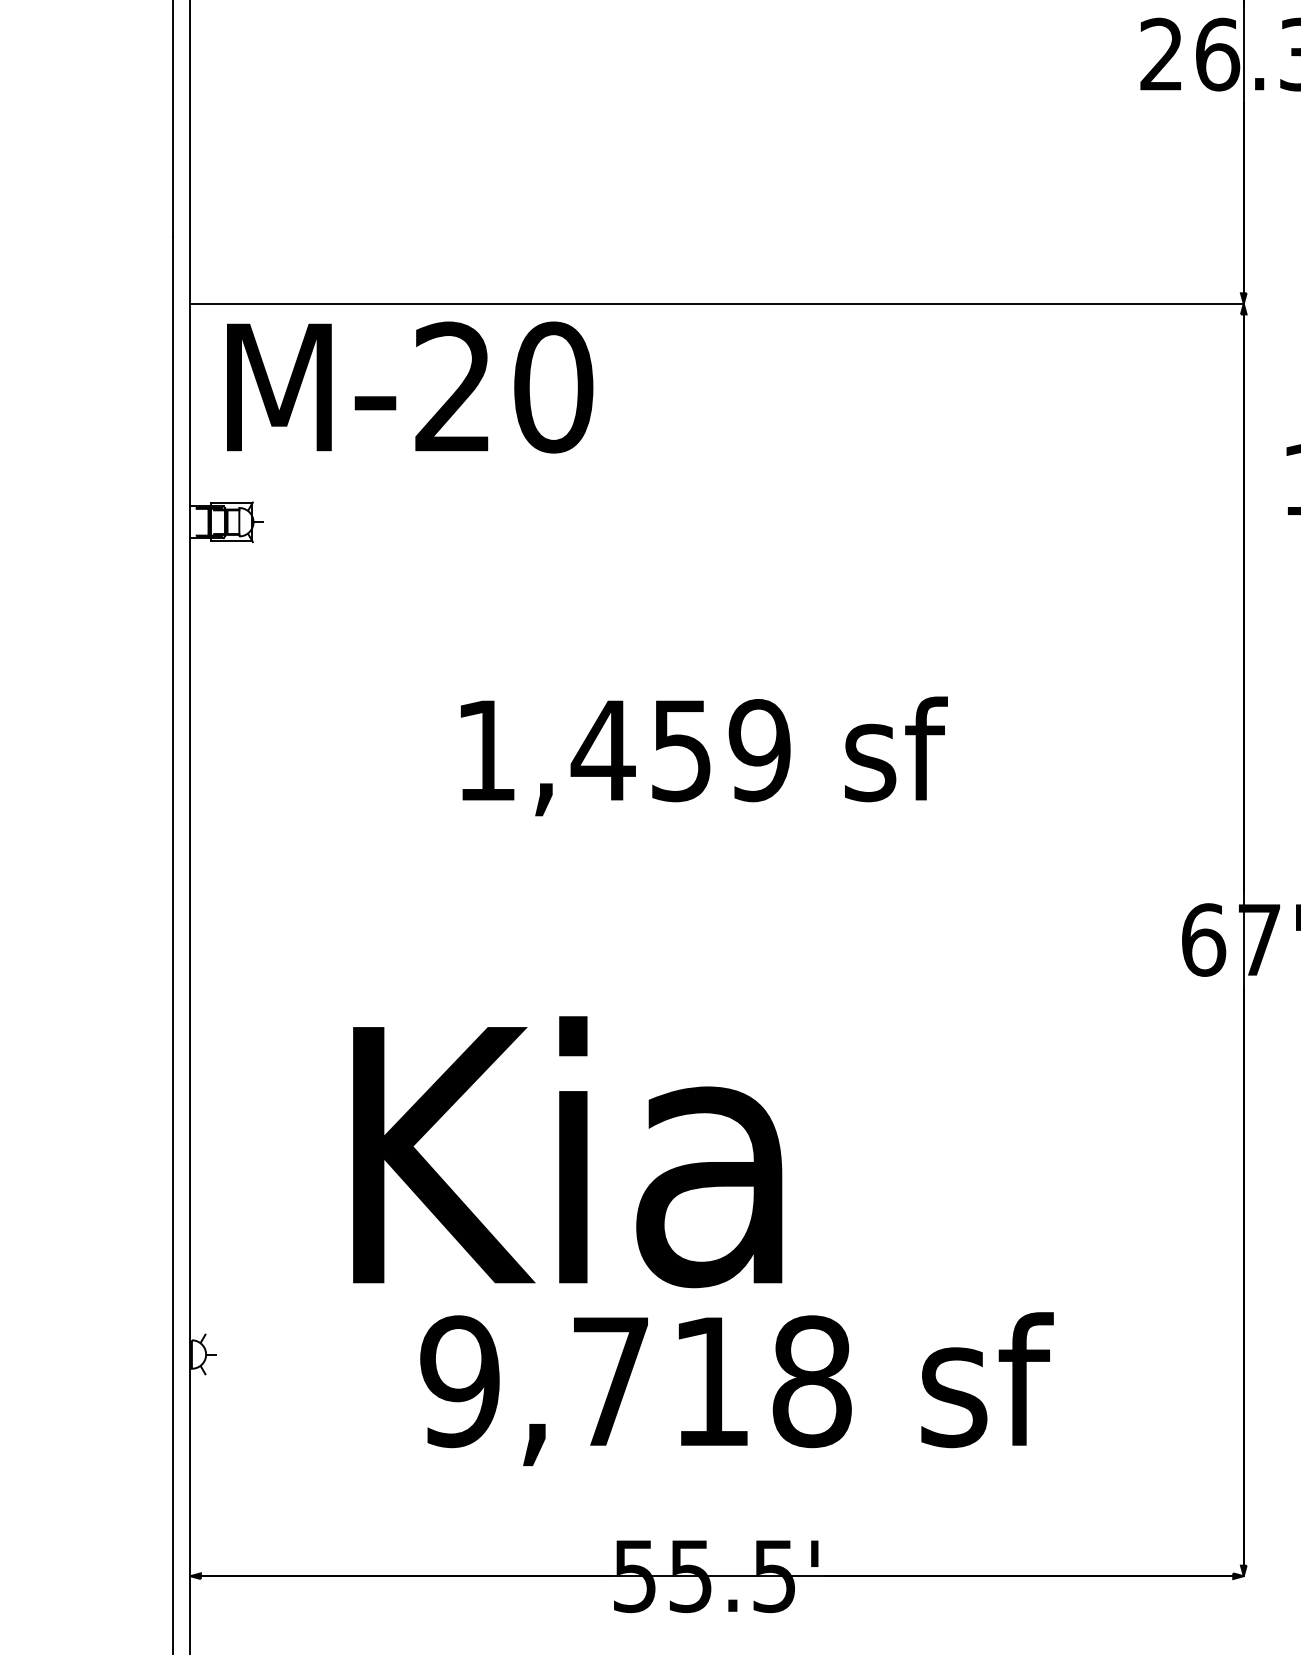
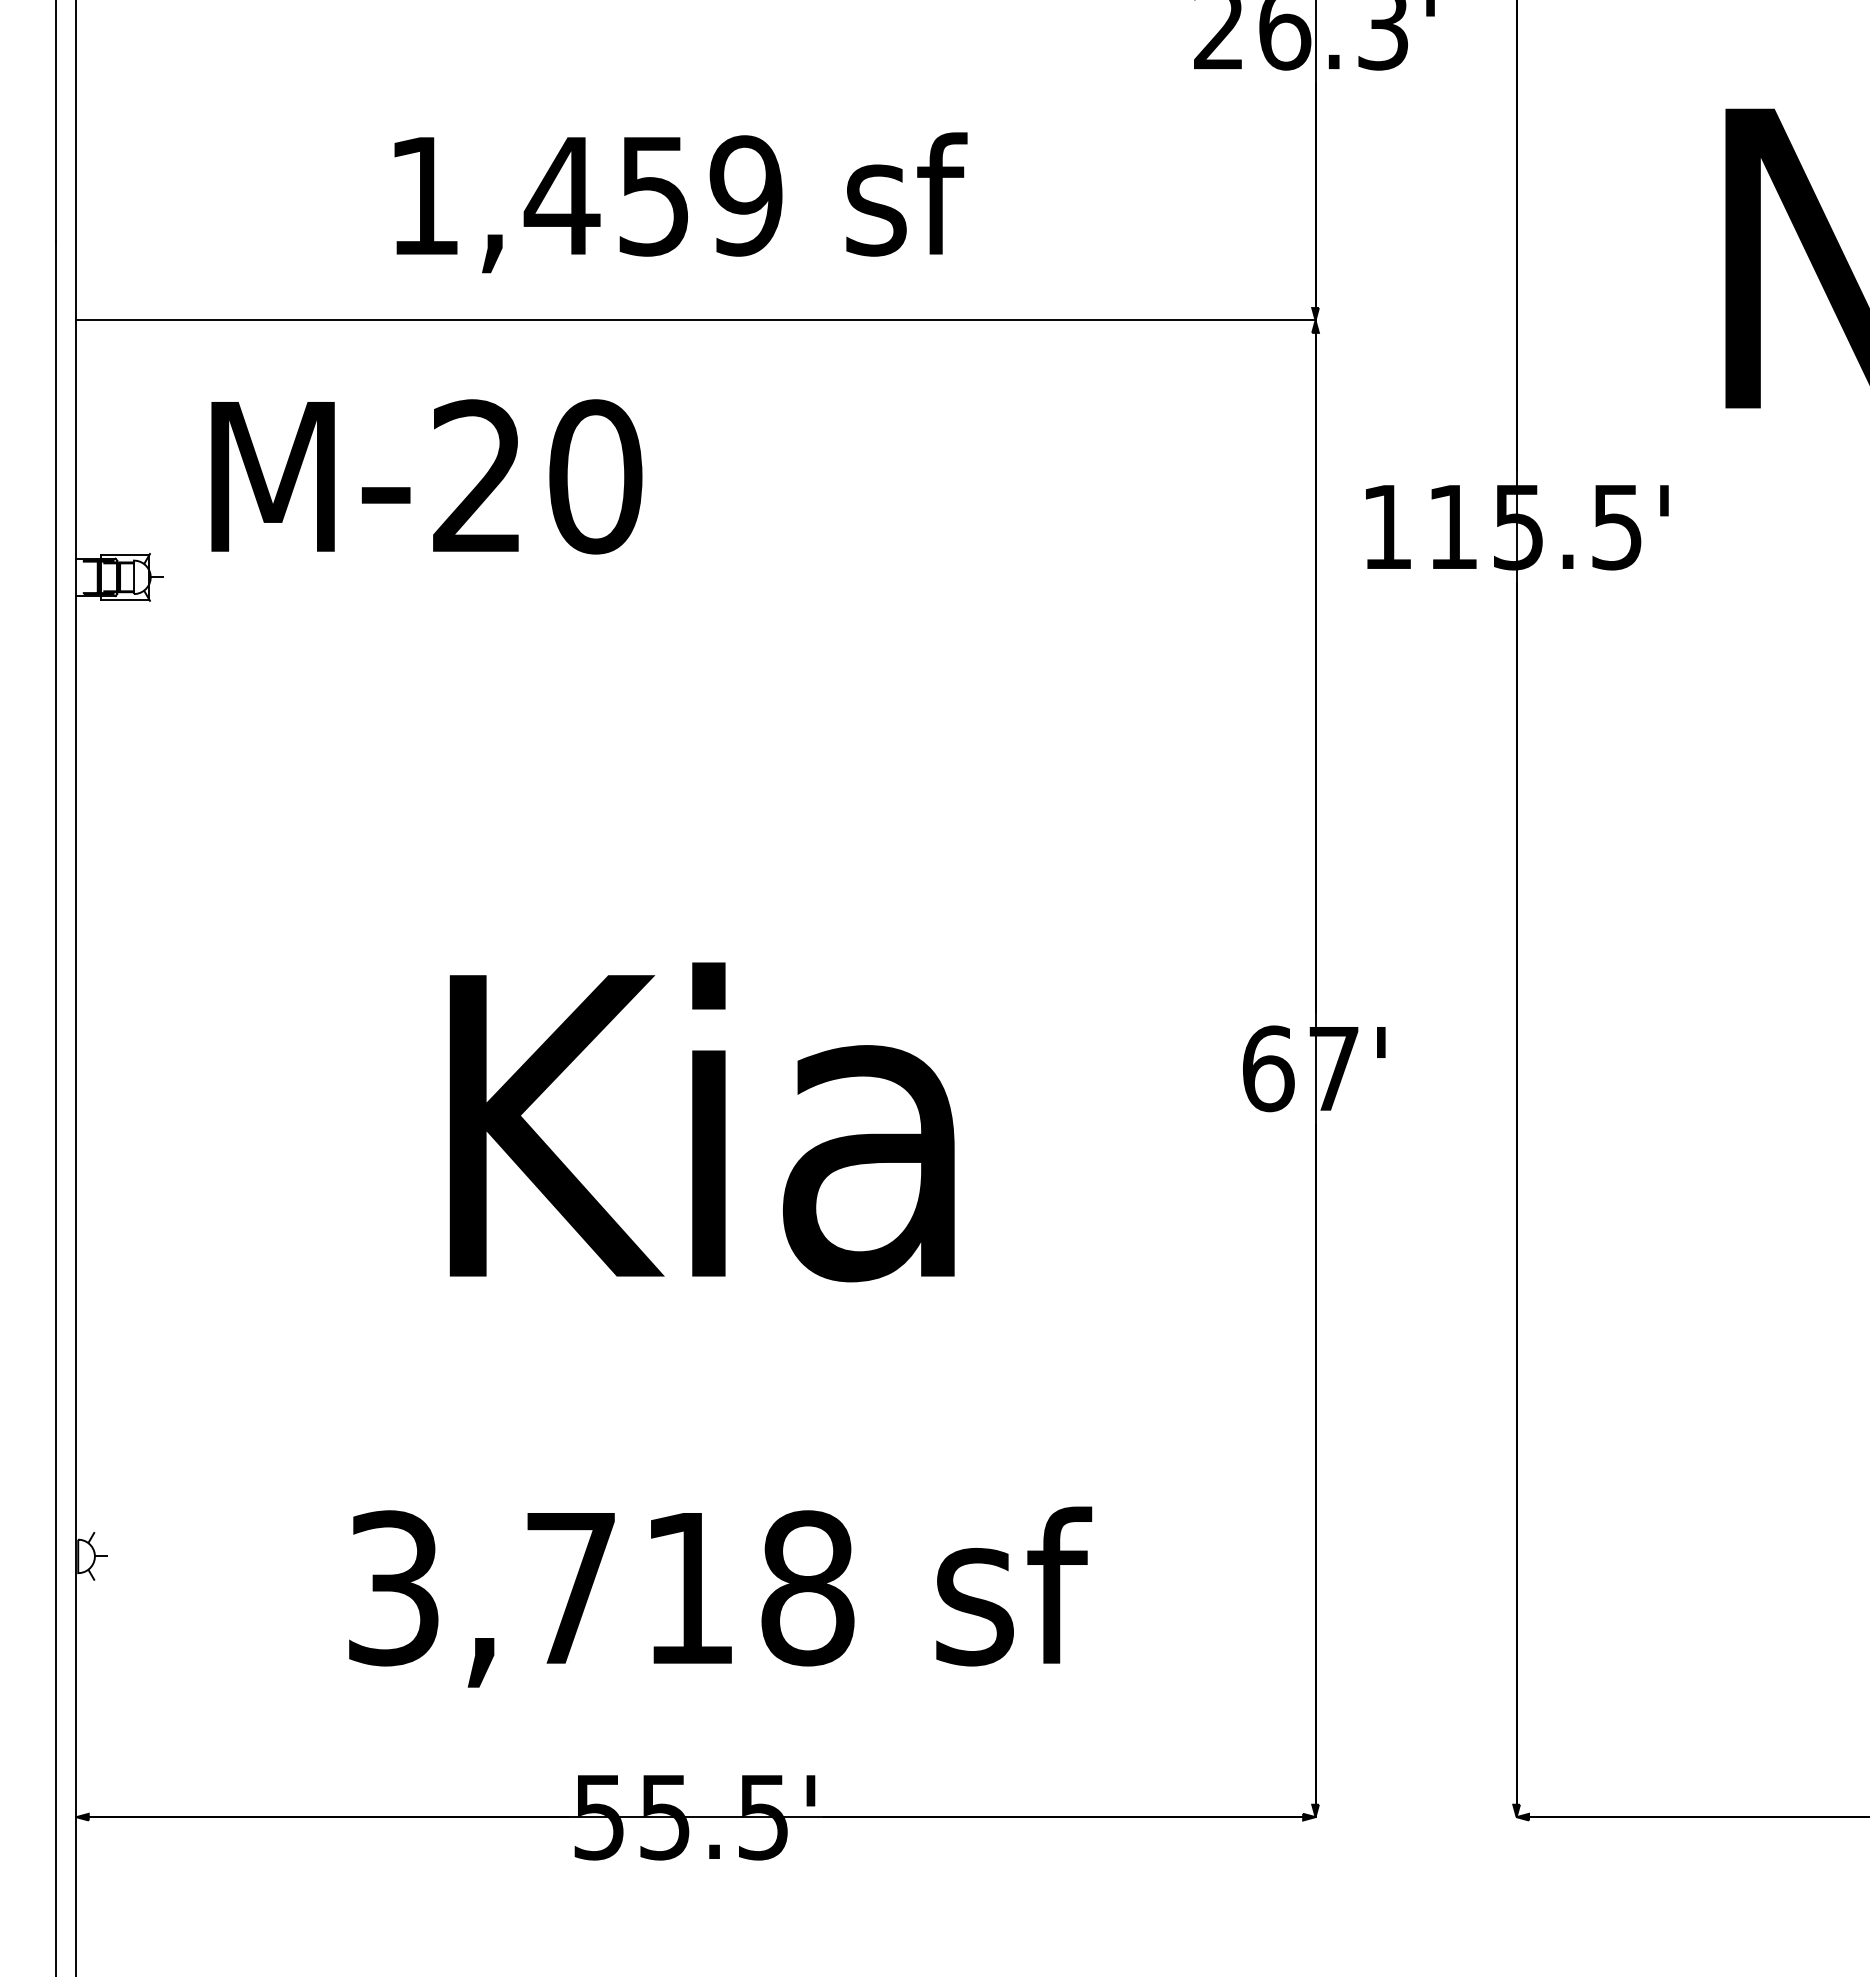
text: (409, 387) -> (426, 476), moved
text: (703, 756) -> (680, 202), moved
text: (567, 1152) -> (701, 1122), moved
text: (459, 1381) -> (393, 1588), 9,718 -> 3,718

